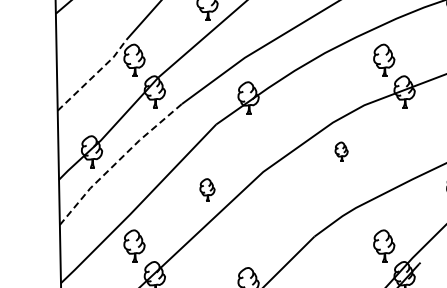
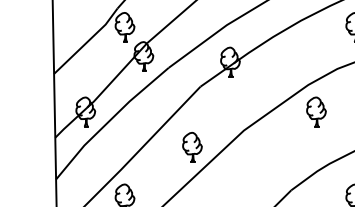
line: (94, 75) -> (88, 41), dashed -> solid
part: (341, 151) -> (316, 111), size x1.67
line: (118, 161) -> (110, 120), dashed -> solid
part: (207, 189) -> (192, 146), size x1.43

